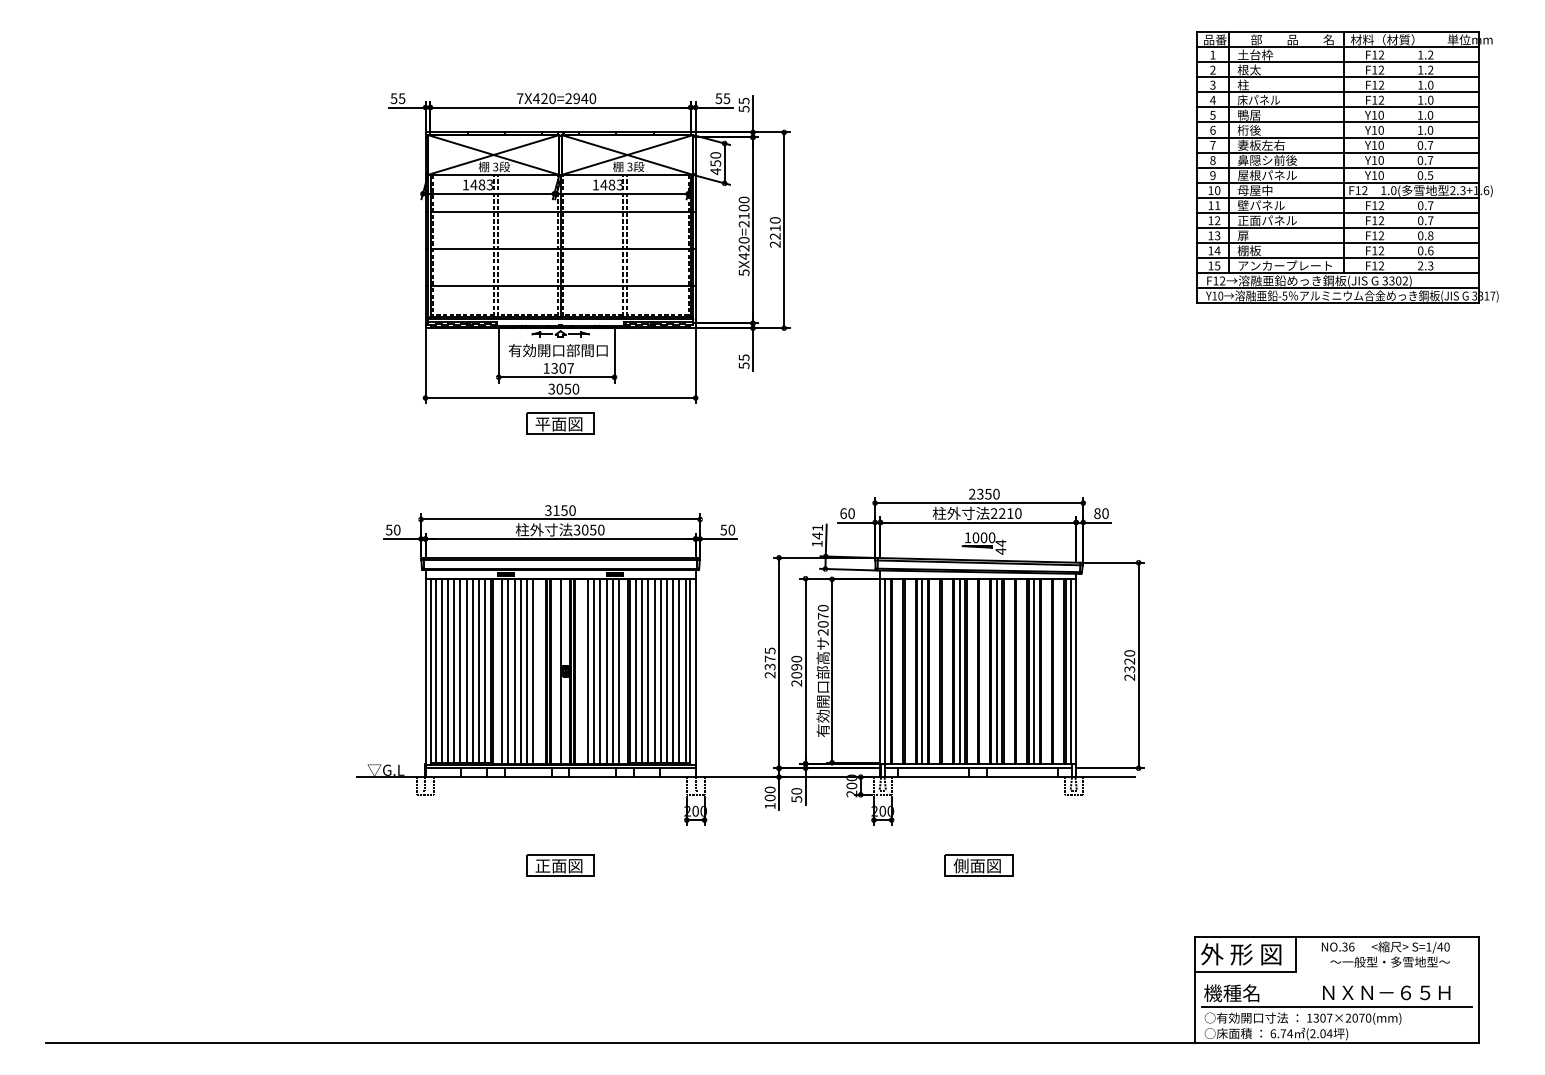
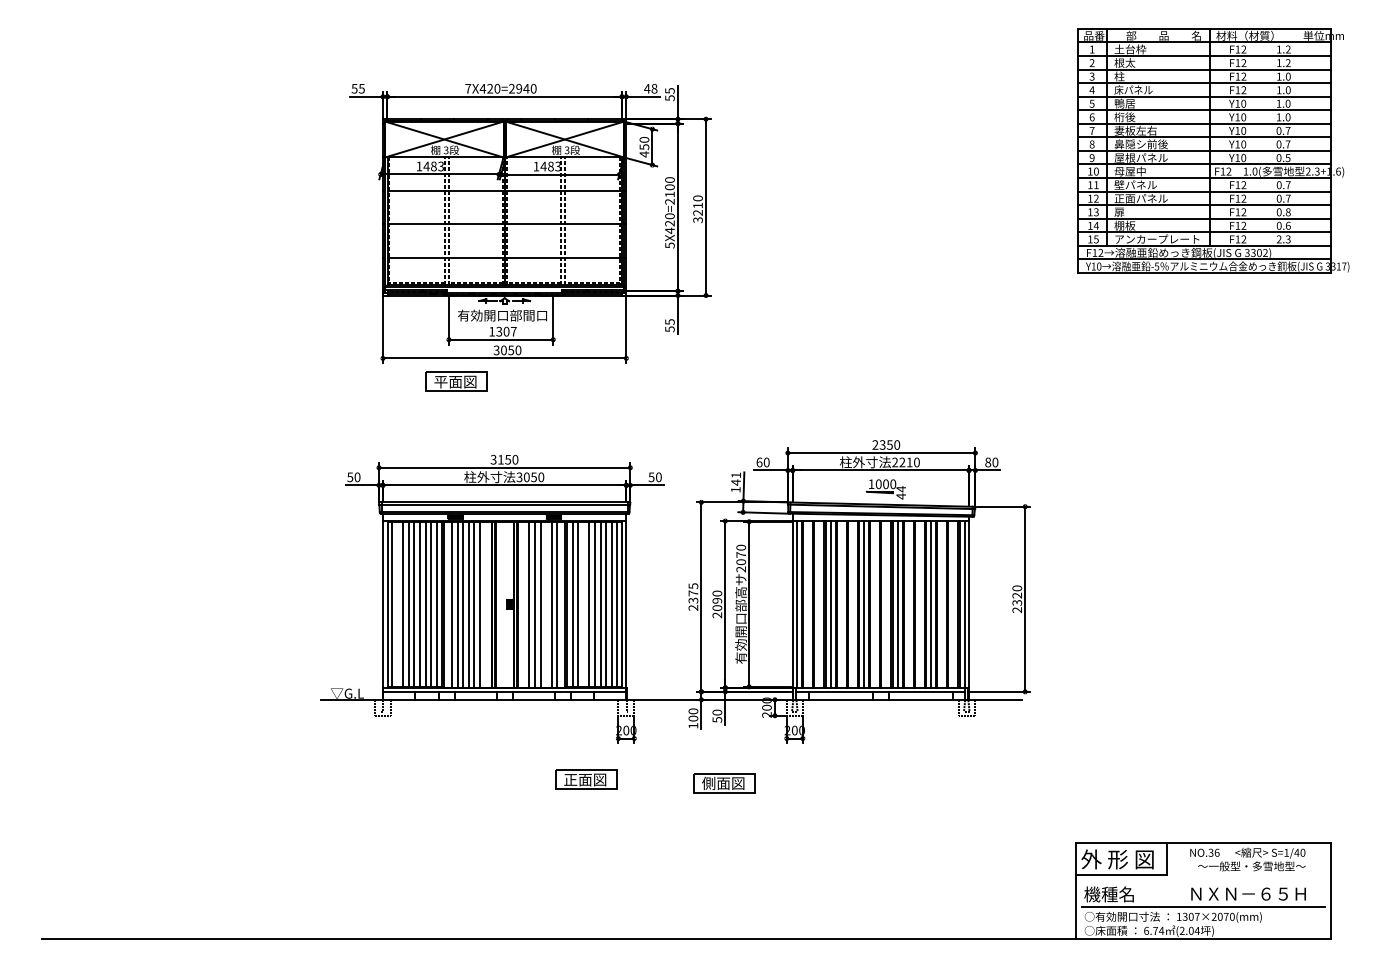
text: (722, 98) -> (650, 88), 55 -> 48
text: (775, 244) -> (698, 220), 2210 -> 3210
part: (560, 423) -> (456, 381), moved
line: (441, 671) -> (397, 604), removed
line: (560, 671) -> (504, 604), removed
line: (606, 671) -> (546, 604), removed
line: (648, 671) -> (583, 604), removed
part: (560, 865) -> (586, 779), moved
part: (978, 865) -> (724, 782), moved

